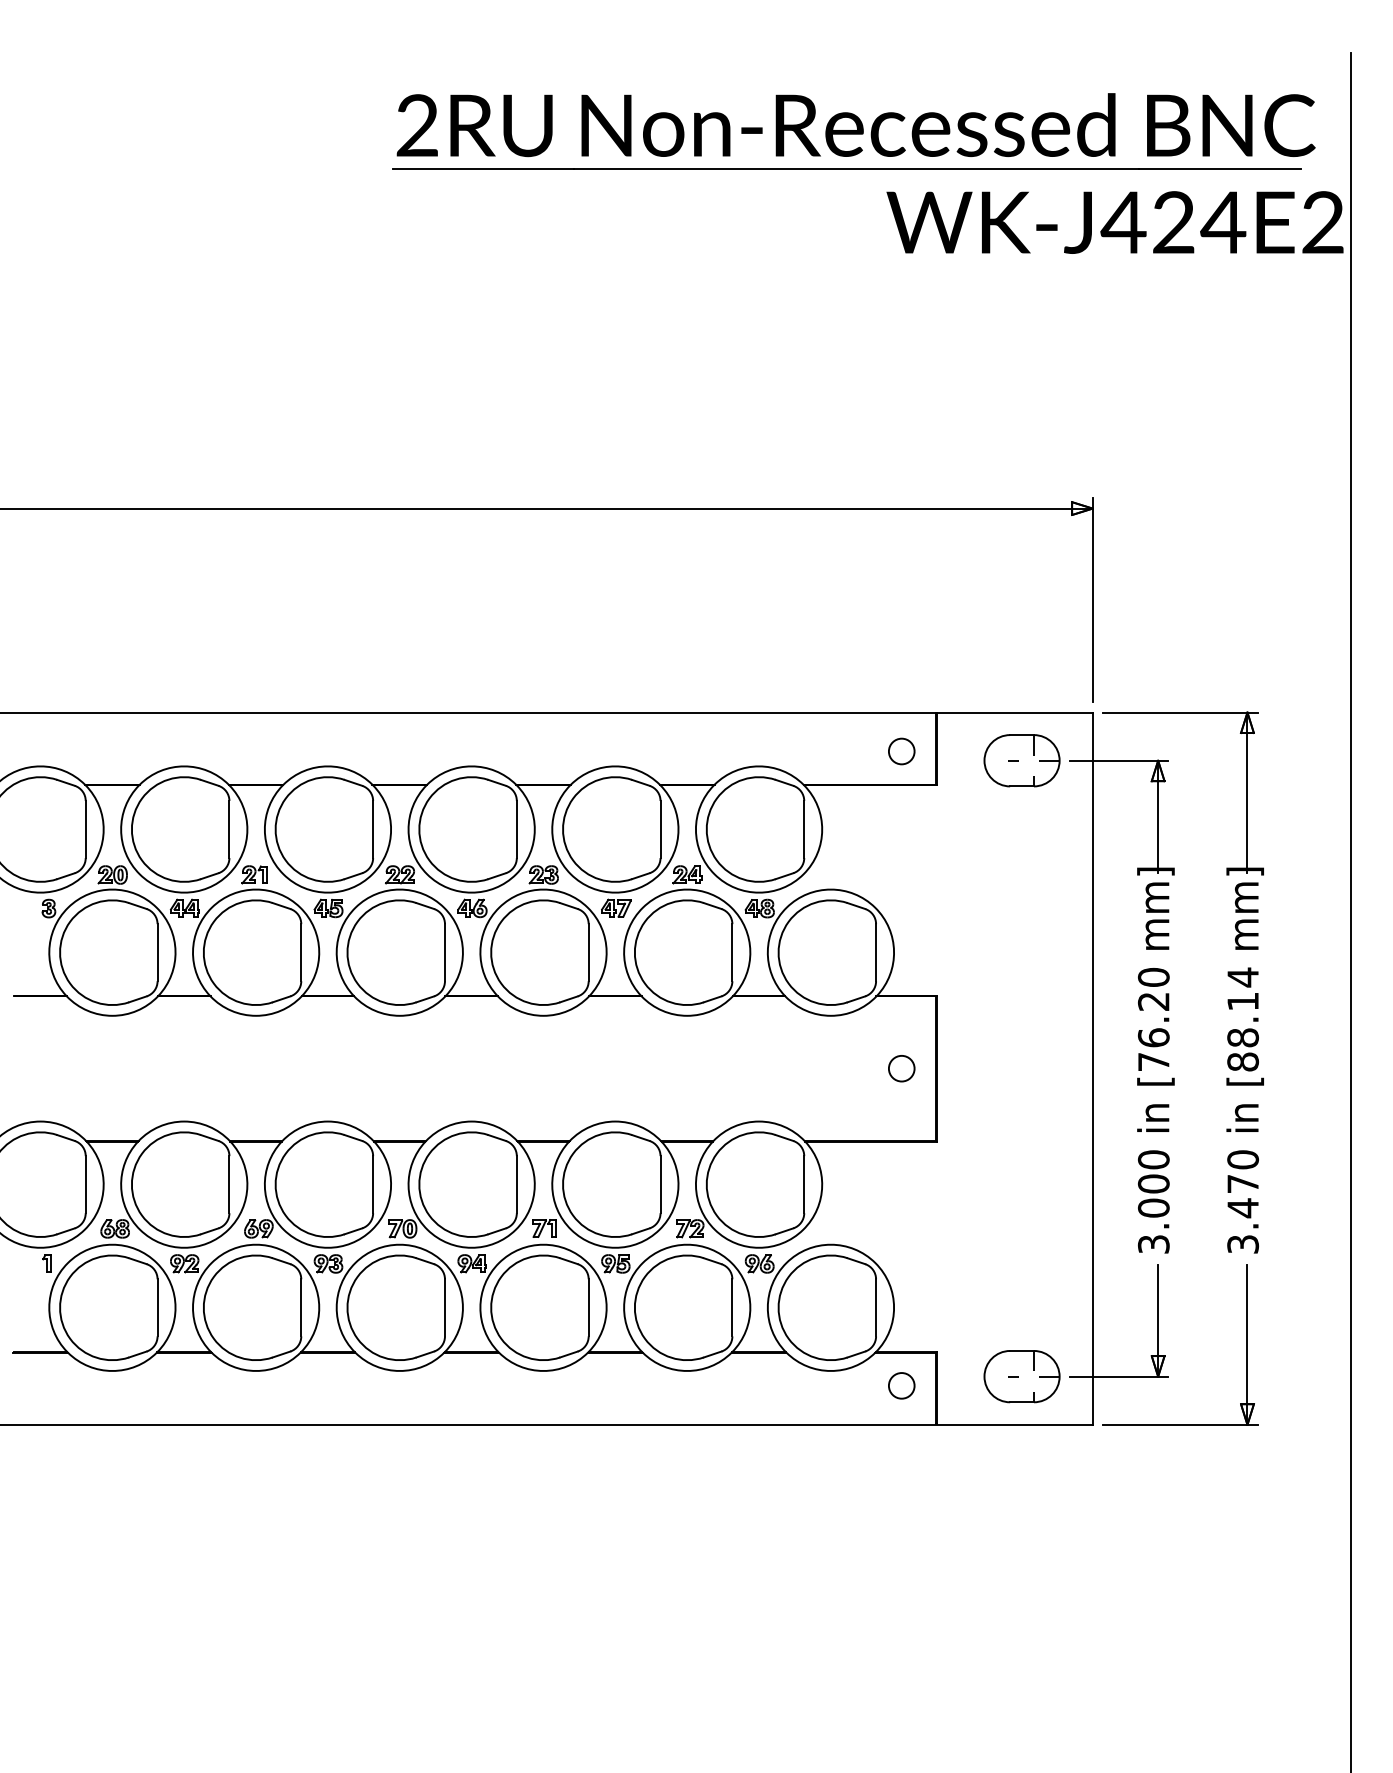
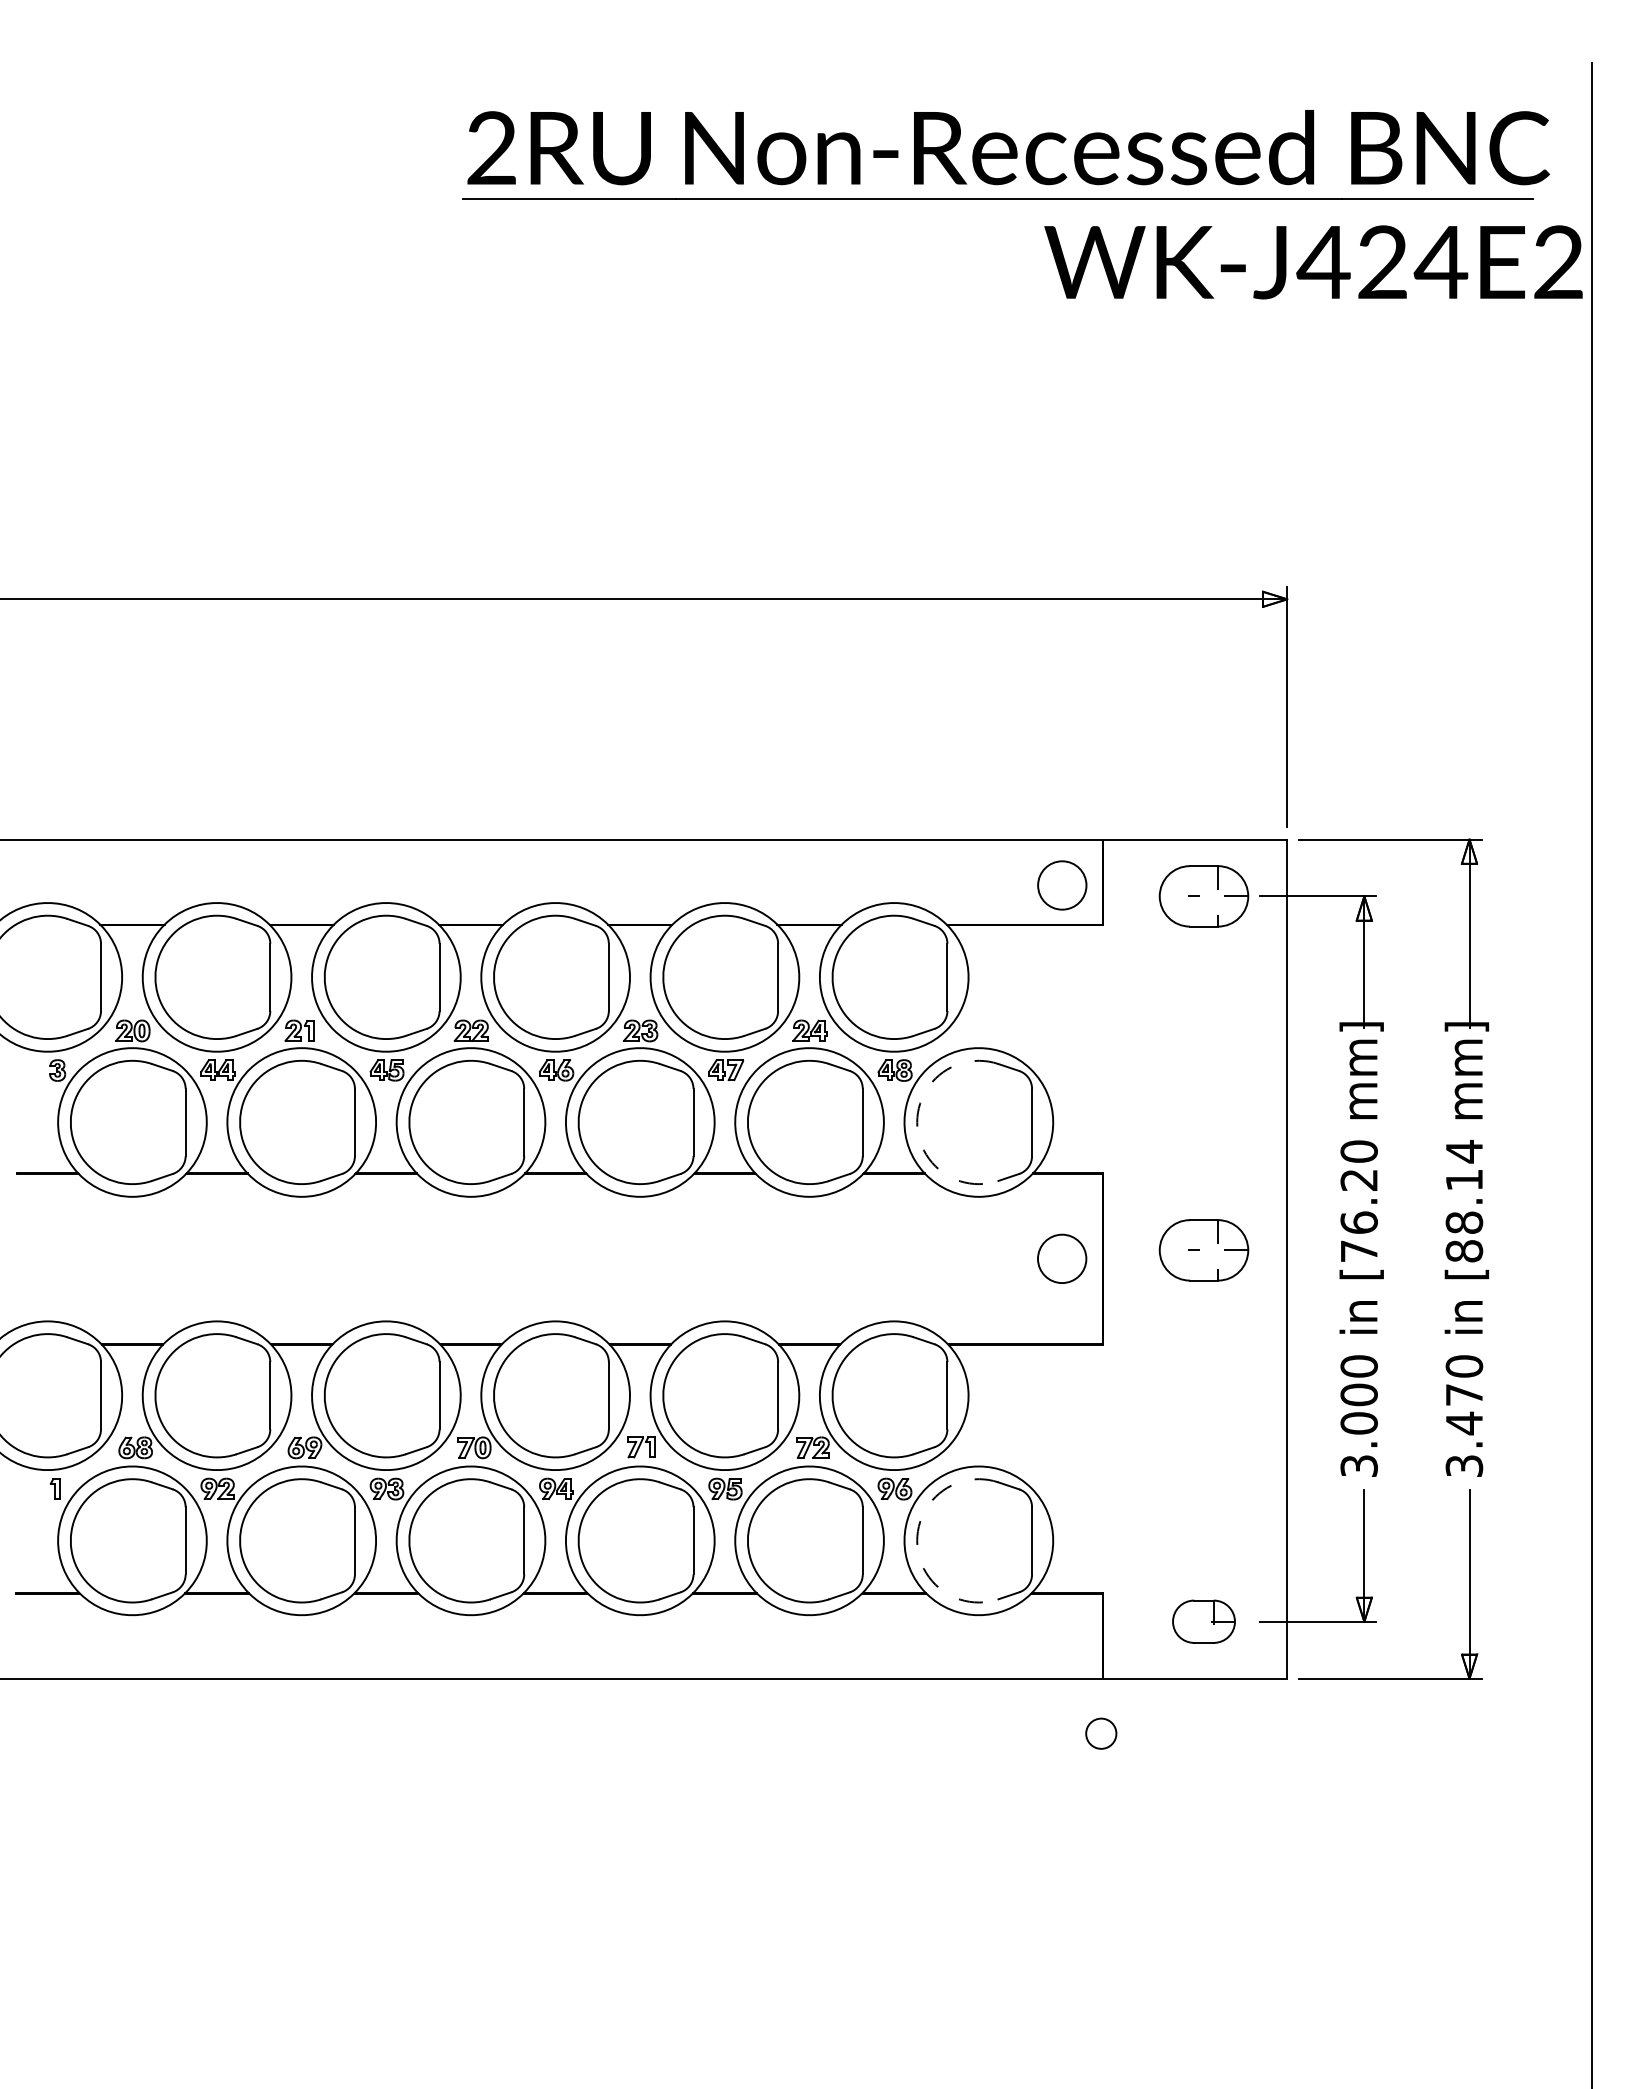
circle: (901, 751) -> (1062, 885), size x1.6
arc: (778, 952) -> (917, 1122), solid -> dashed
part: (1021, 1061) -> (1203, 1250), added
circle: (901, 1069) -> (1062, 1259), size x1.6
arc: (778, 1307) -> (917, 1540), solid -> dashed
part: (1021, 1376) -> (1203, 1621), size x0.7
circle: (901, 1385) -> (1101, 1733), moved

